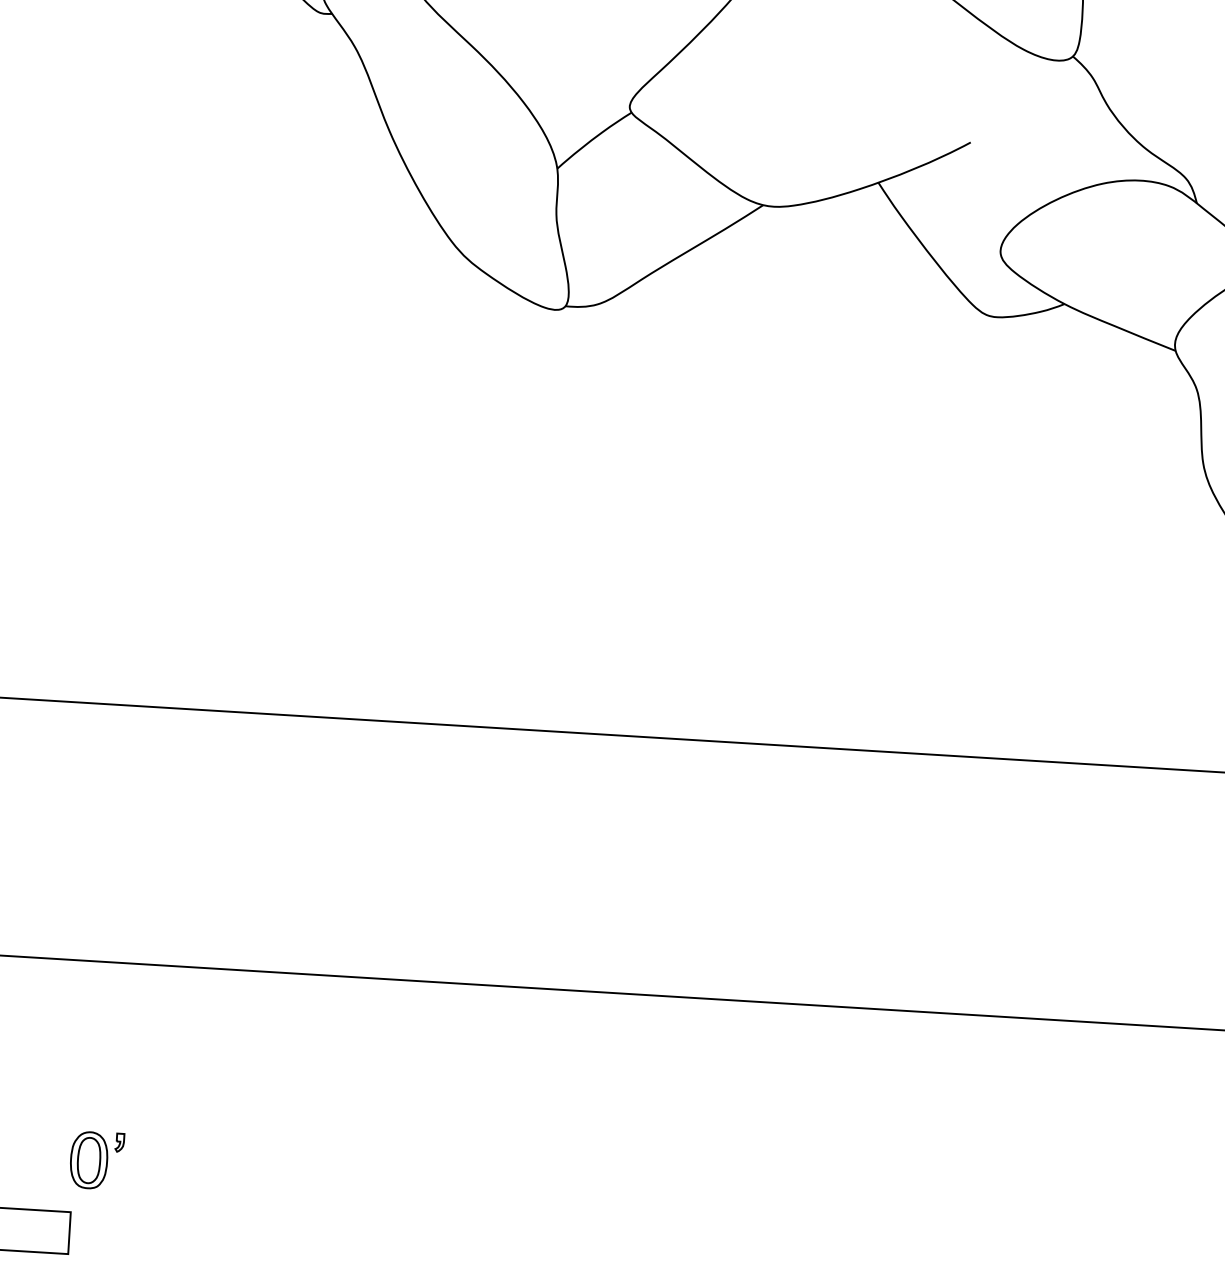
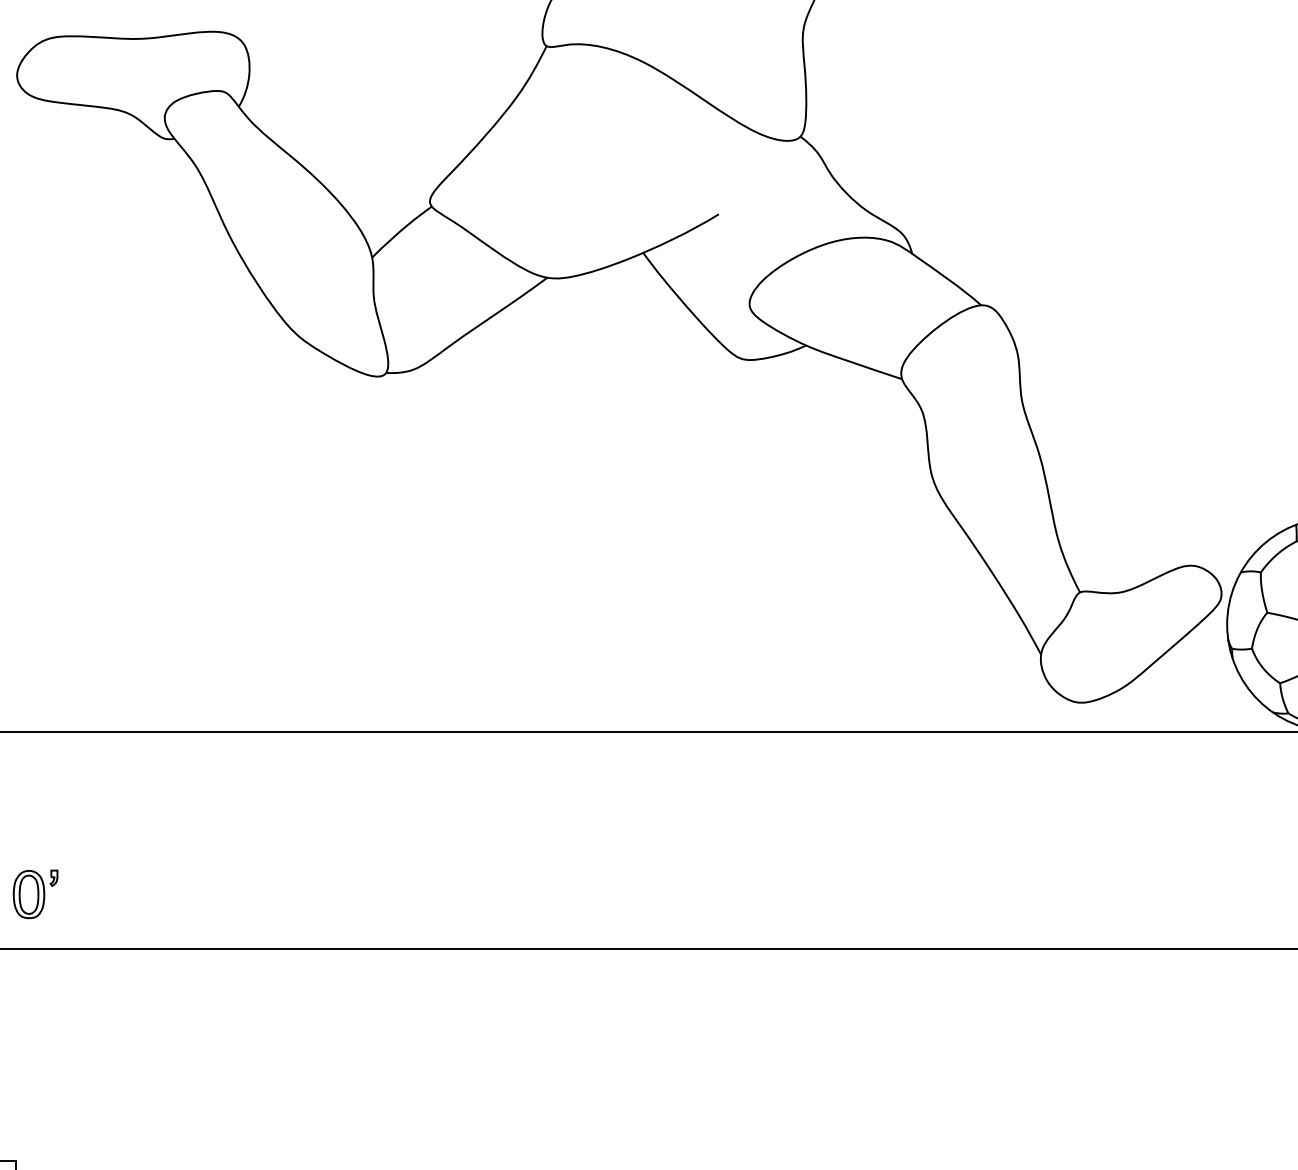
part: (96, 1160) -> (35, 894), moved

